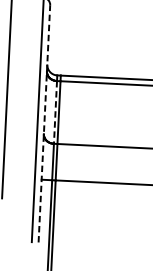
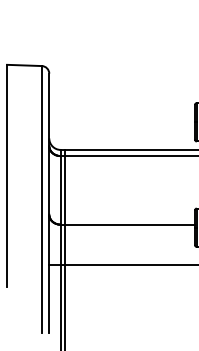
line: (55, 112) -> (60, 190), dashed -> solid
line: (44, 123) -> (49, 203), dashed -> solid

